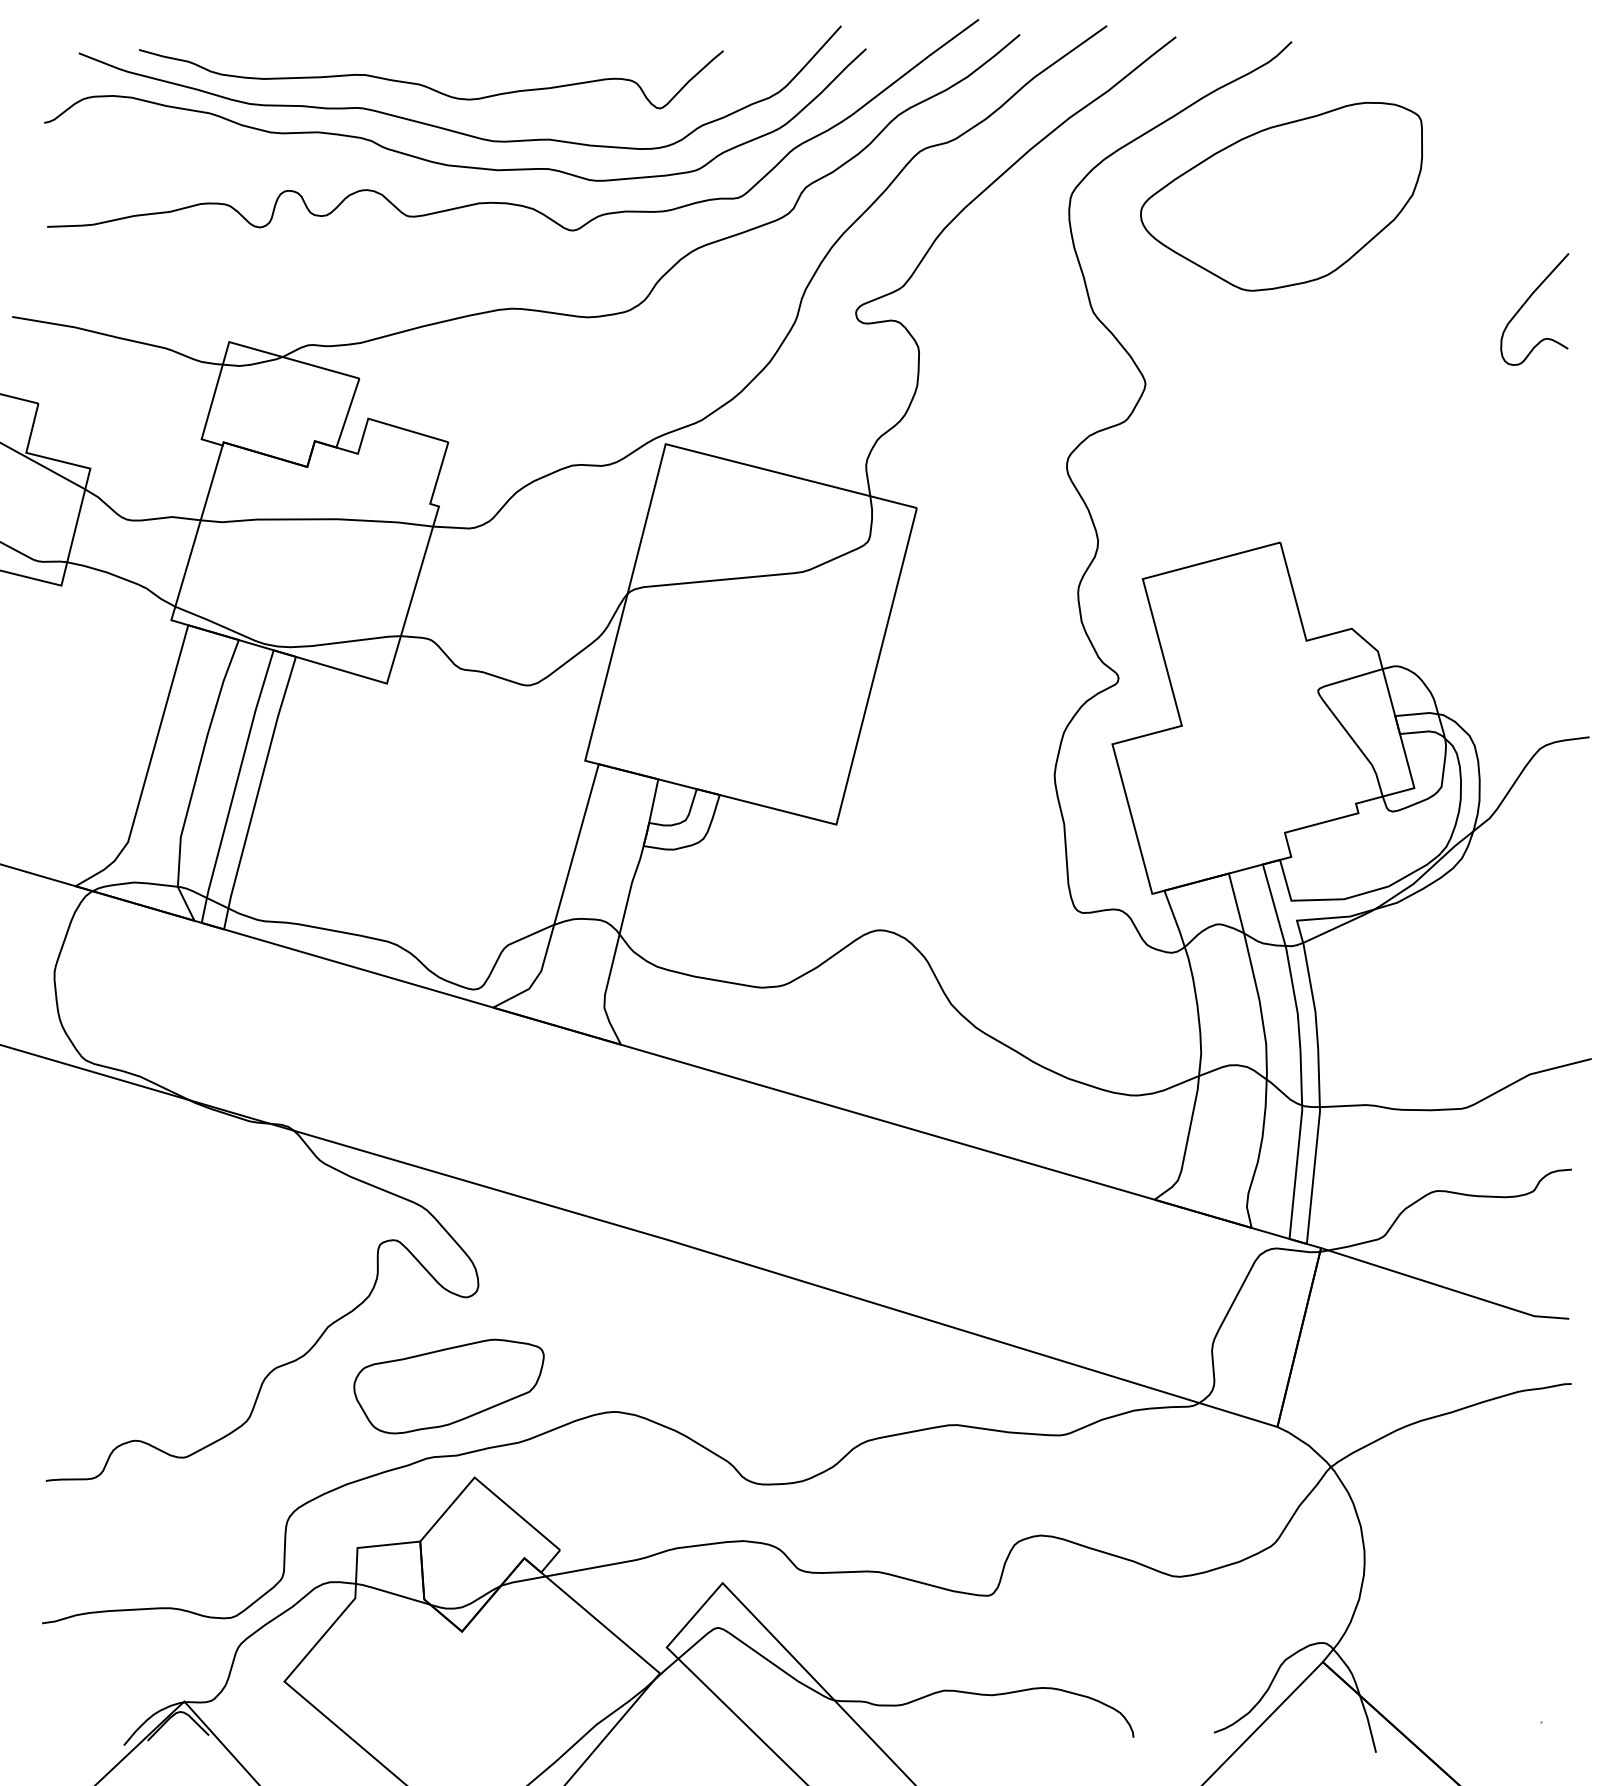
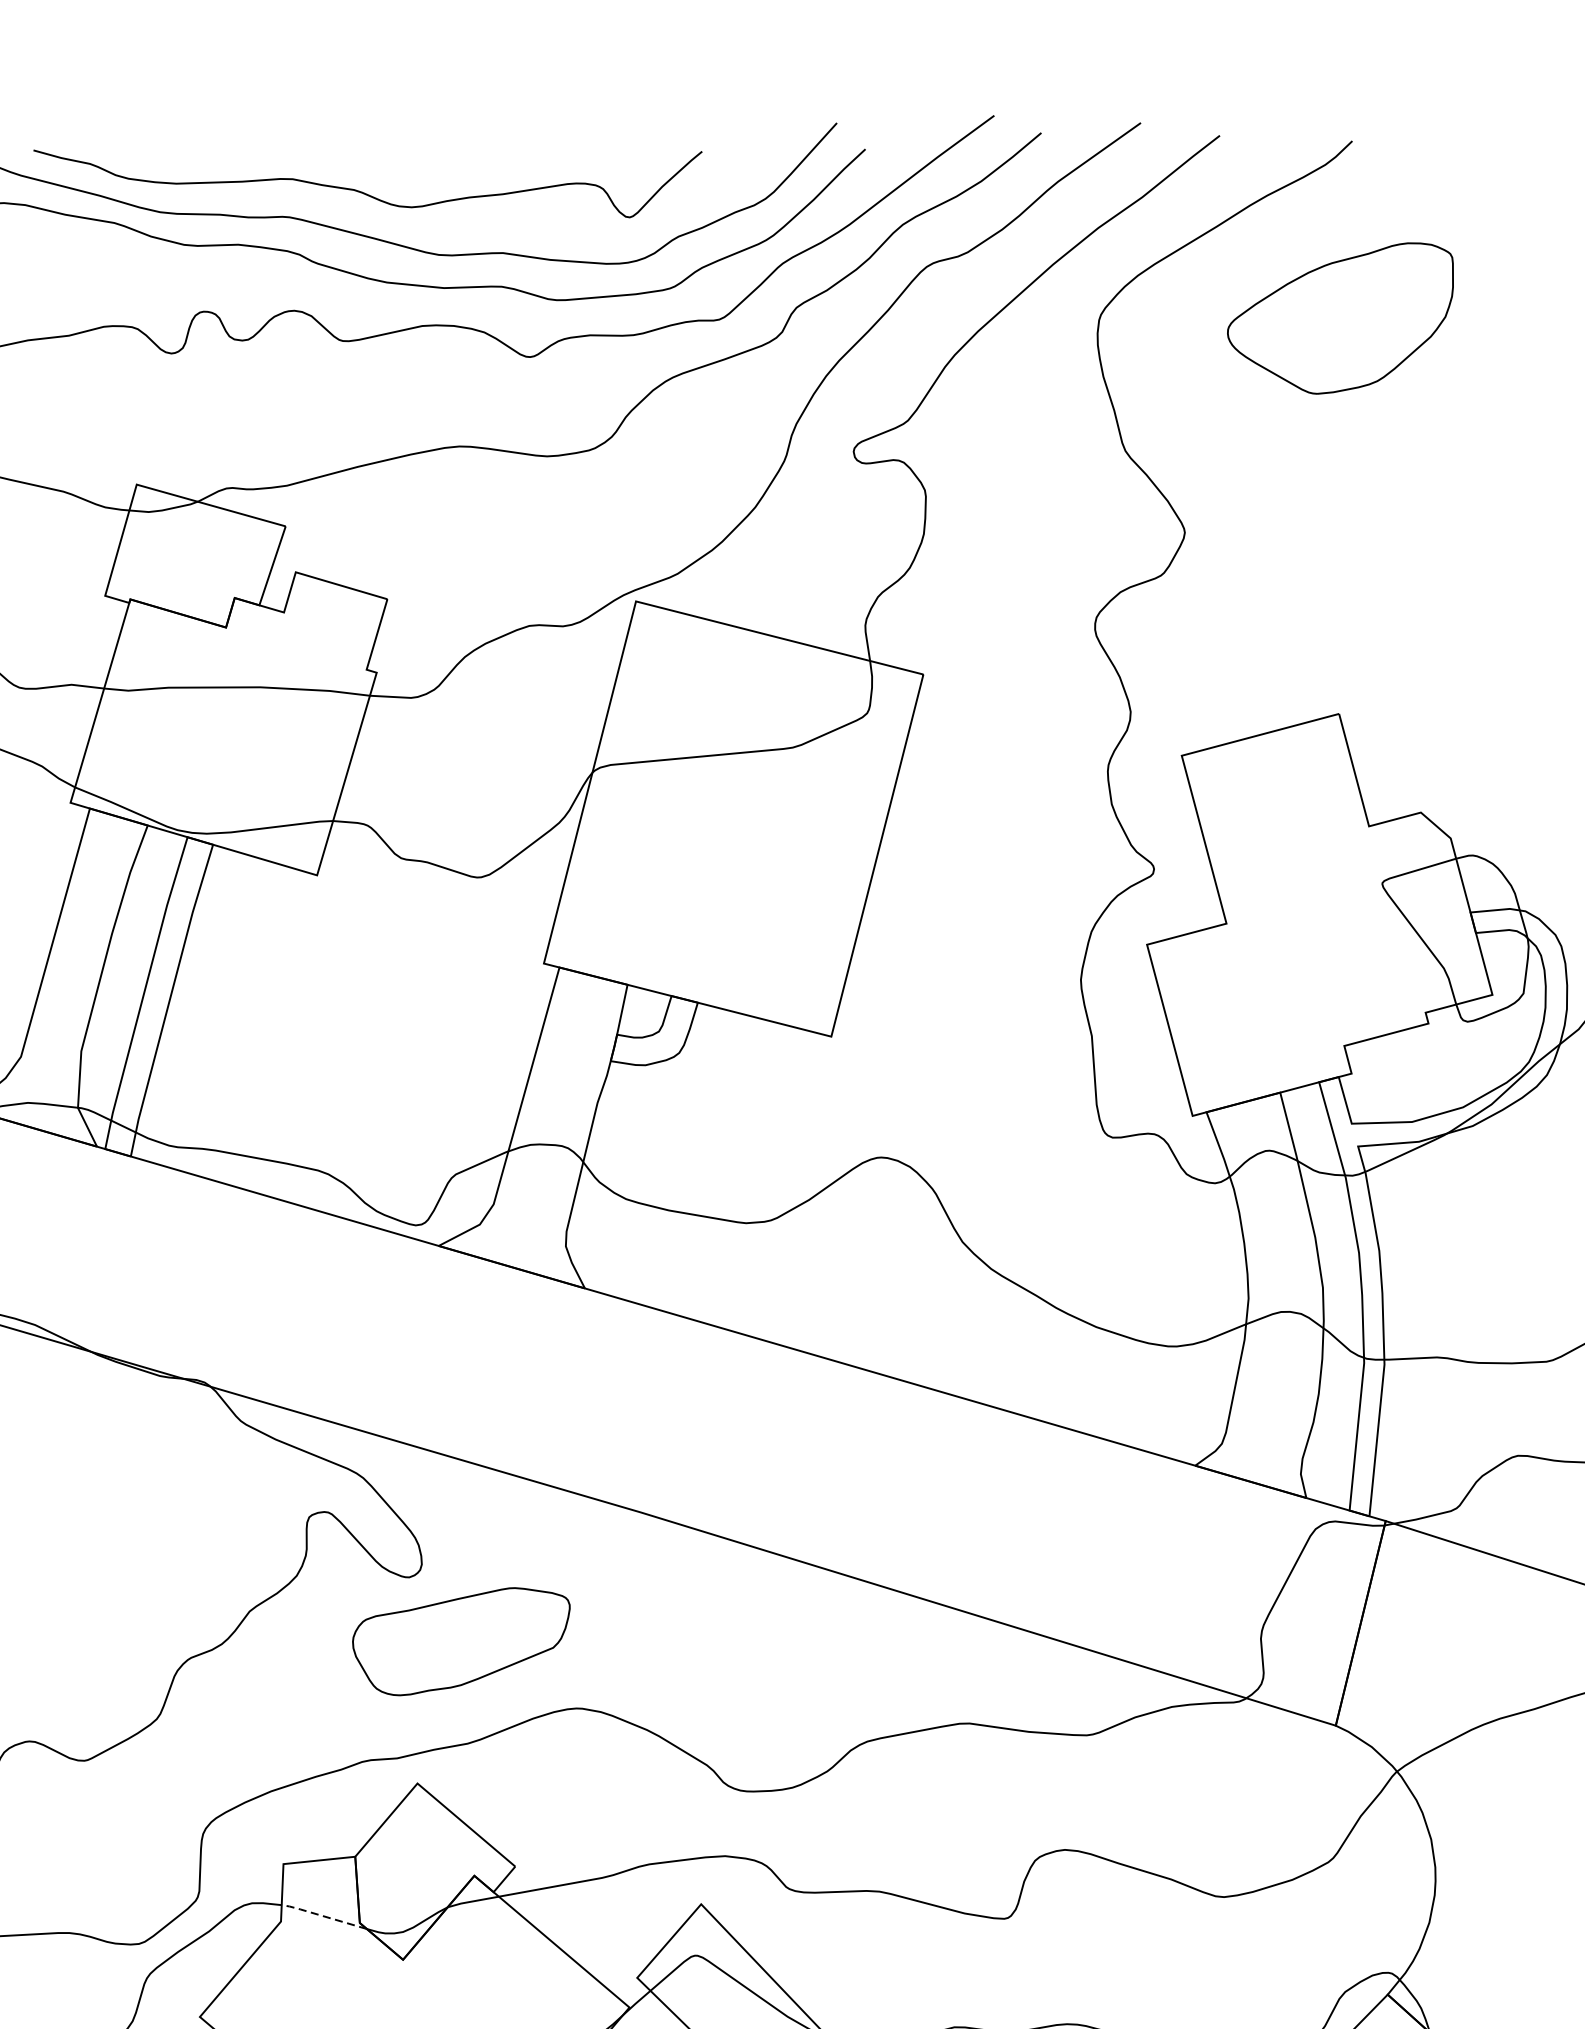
part: (1281, 196) -> (1340, 318), size x0.7
part: (448, 1386) -> (460, 1641), moved
line: (391, 1593) -> (322, 1916), solid -> dashed

